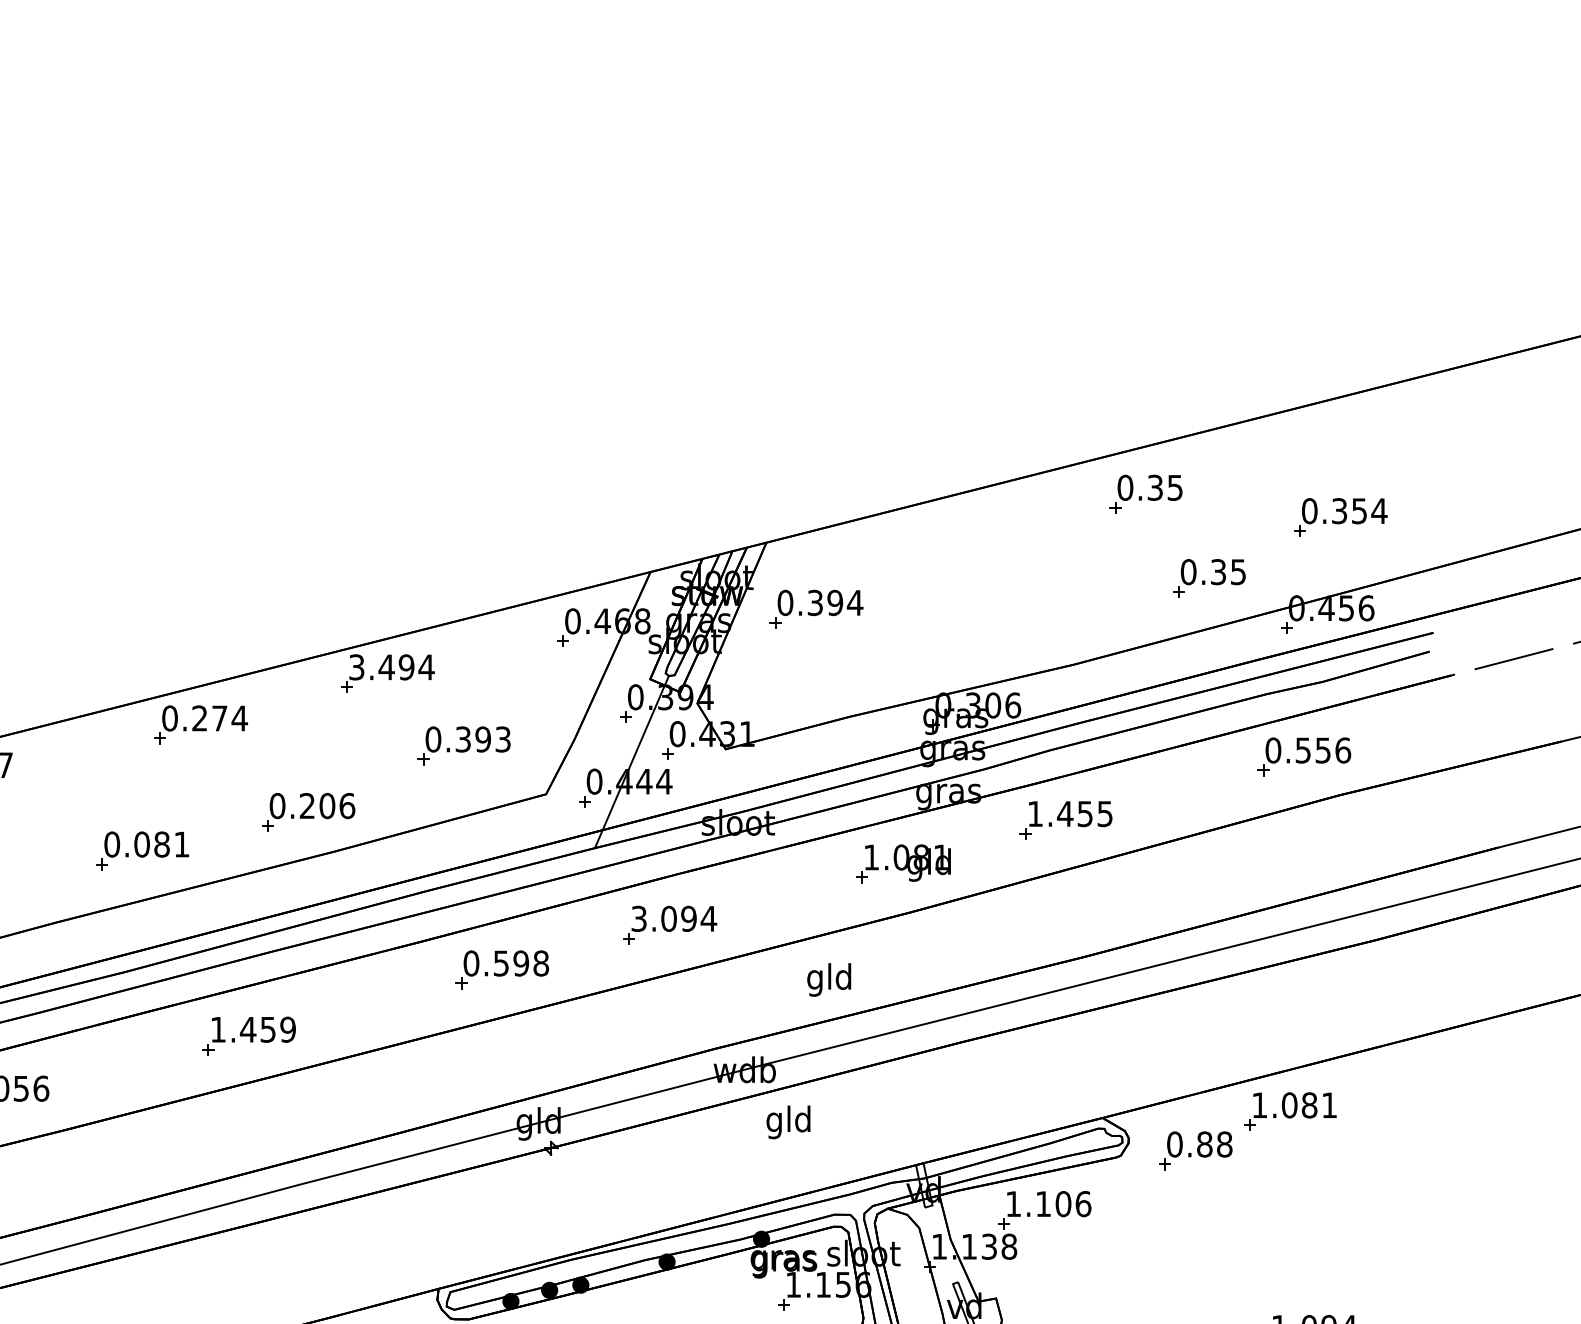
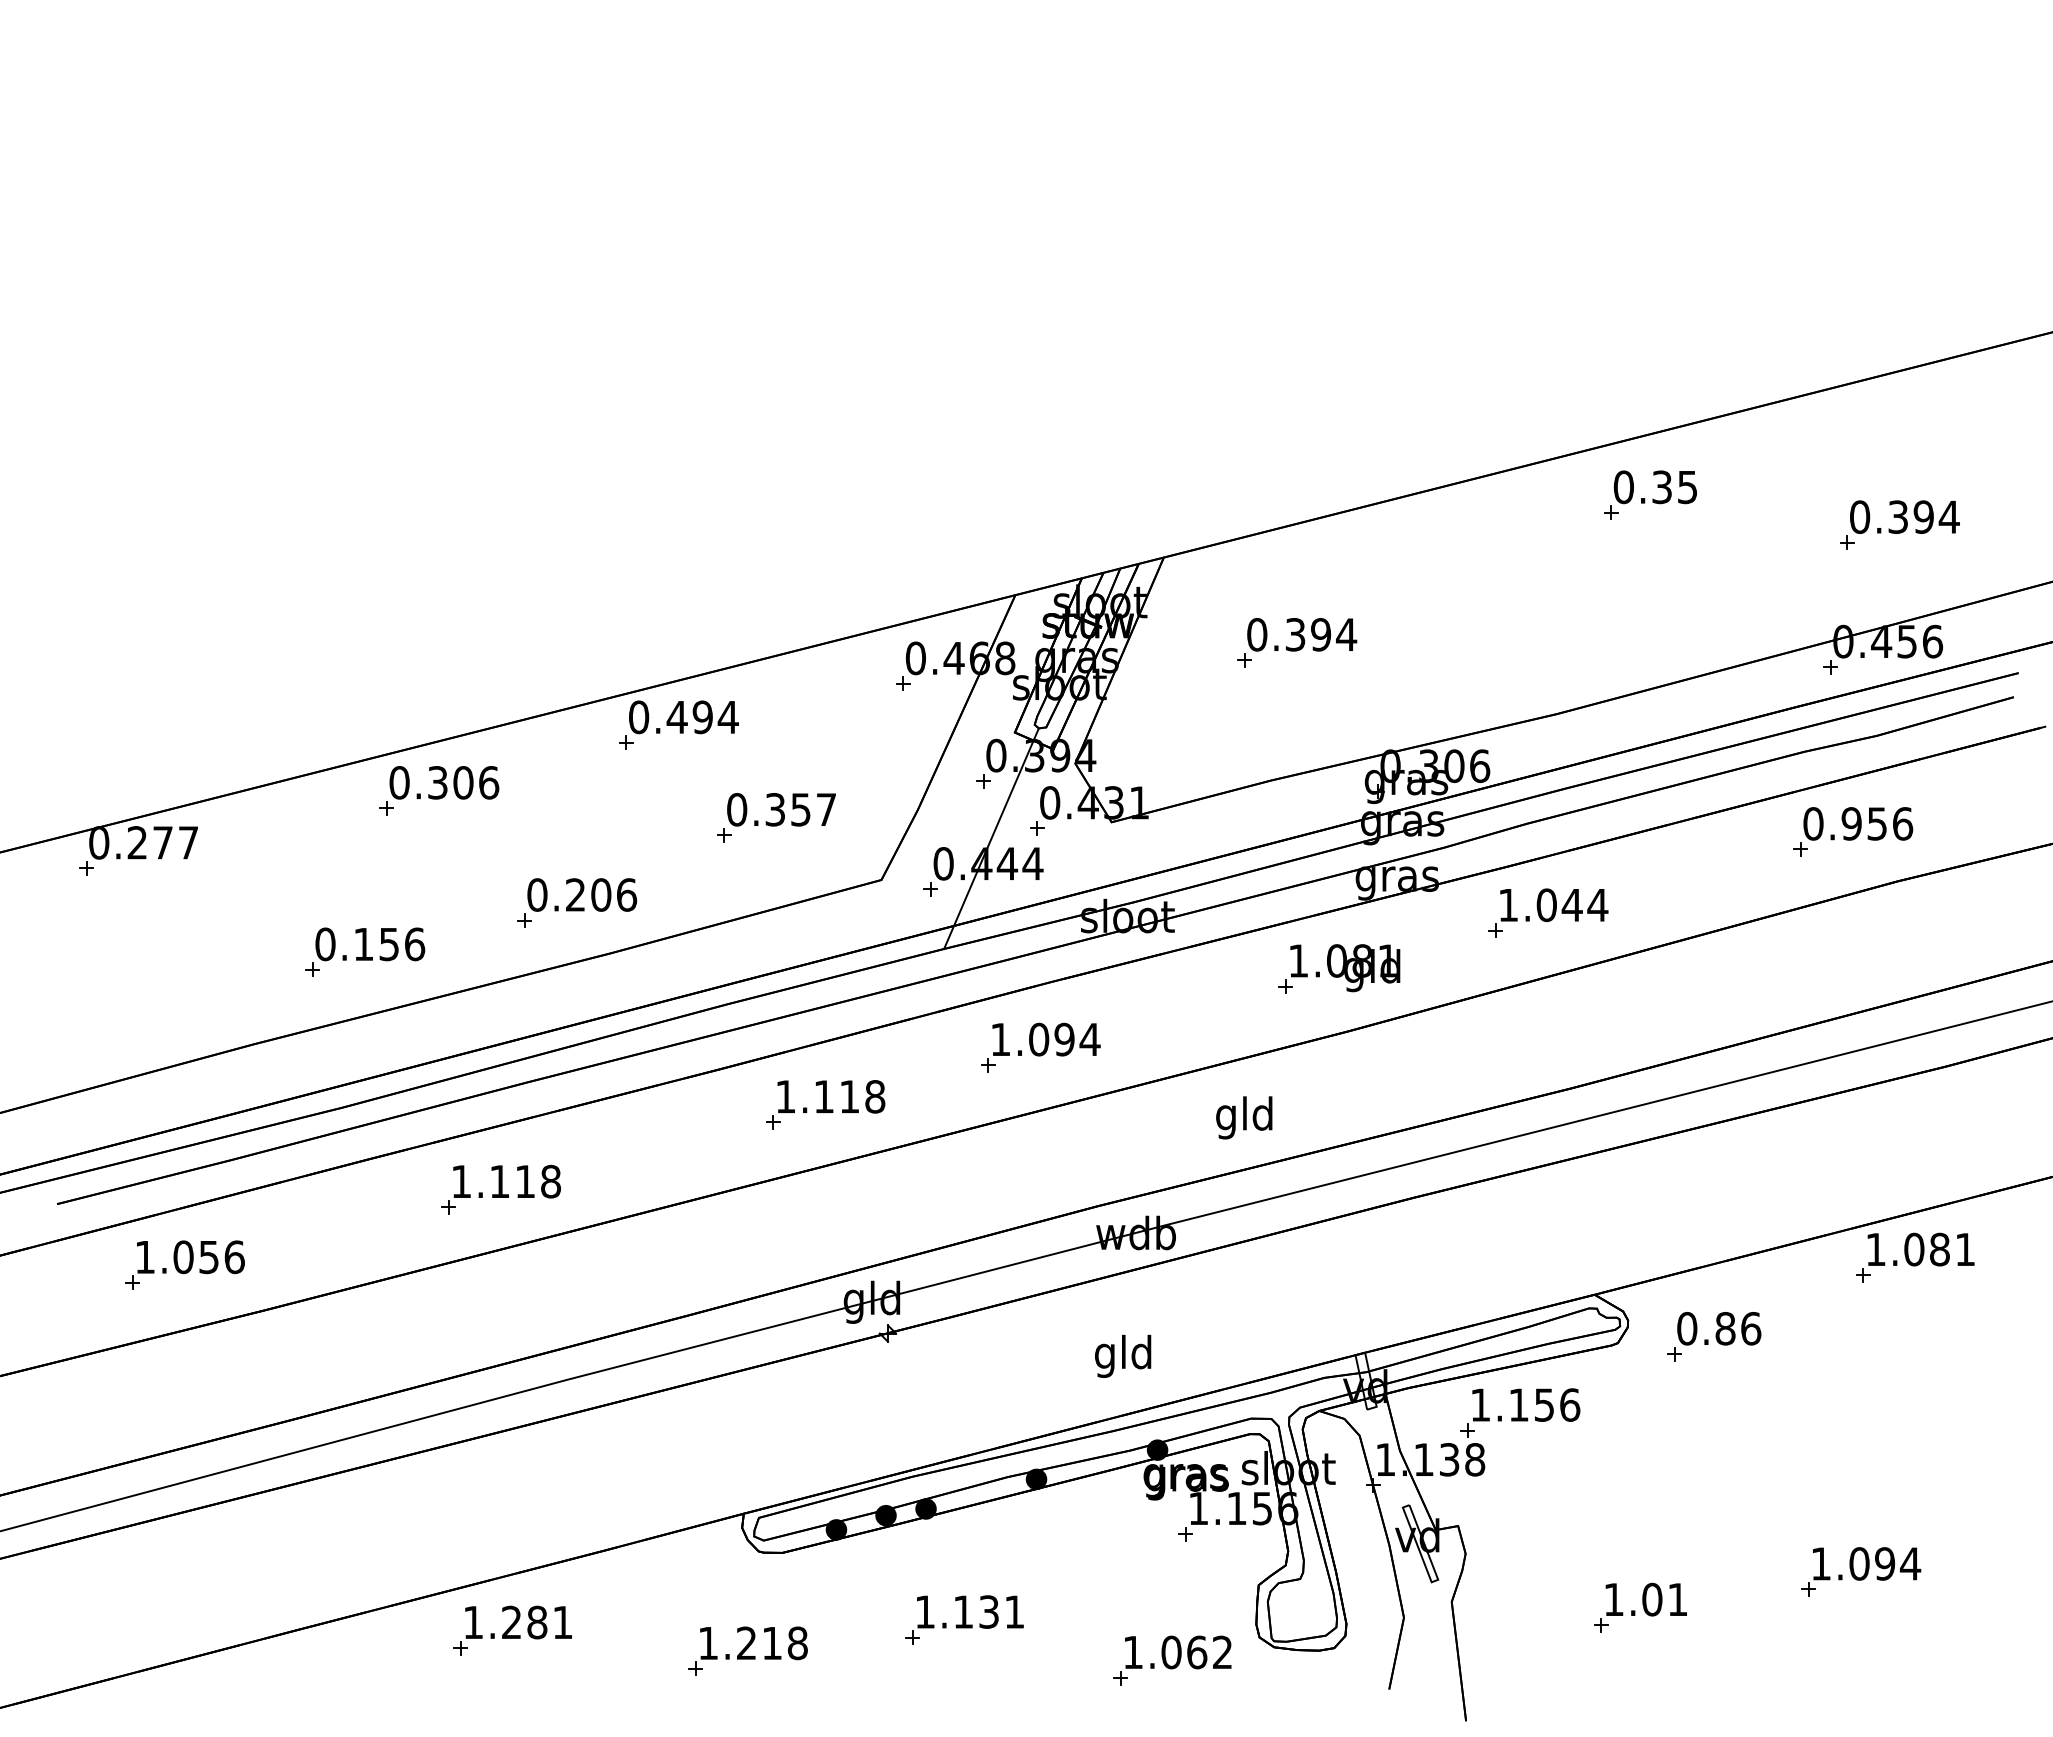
text: (1359, 510) -> (1923, 516), 0.354 -> 0.394
part: (1209, 577) -> (1731, 602), removed
part: (816, 608) -> (1297, 642), moved
text: (357, 667) -> (639, 717), 3.494 -> 0.494
text: (219, 718) -> (463, 782), 0.274 -> 0.306
text: (493, 739) -> (813, 809), 0.393 -> 0.357
text: (1303, 750) -> (1851, 823), 0.556 -> 0.956
text: (1085, 814) -> (1572, 905), 1.455 -> 1.044
text: (162, 844) -> (389, 944), 0.081 -> 0.156
text: (638, 918) -> (1000, 1039), 3.094 -> 1.094
text: (496, 963) -> (817, 1096), 0.598 -> 1.118
text: (267, 1029) -> (524, 1181), 1.459 -> 1.118
part: (1290, 1111) -> (1915, 1257), moved
text: (788, 1121) -> (1123, 1355), moved
text: (1225, 1144) -> (1751, 1328), 0.88 -> 0.86
text: (1063, 1203) -> (1544, 1404), 1.106 -> 1.156

